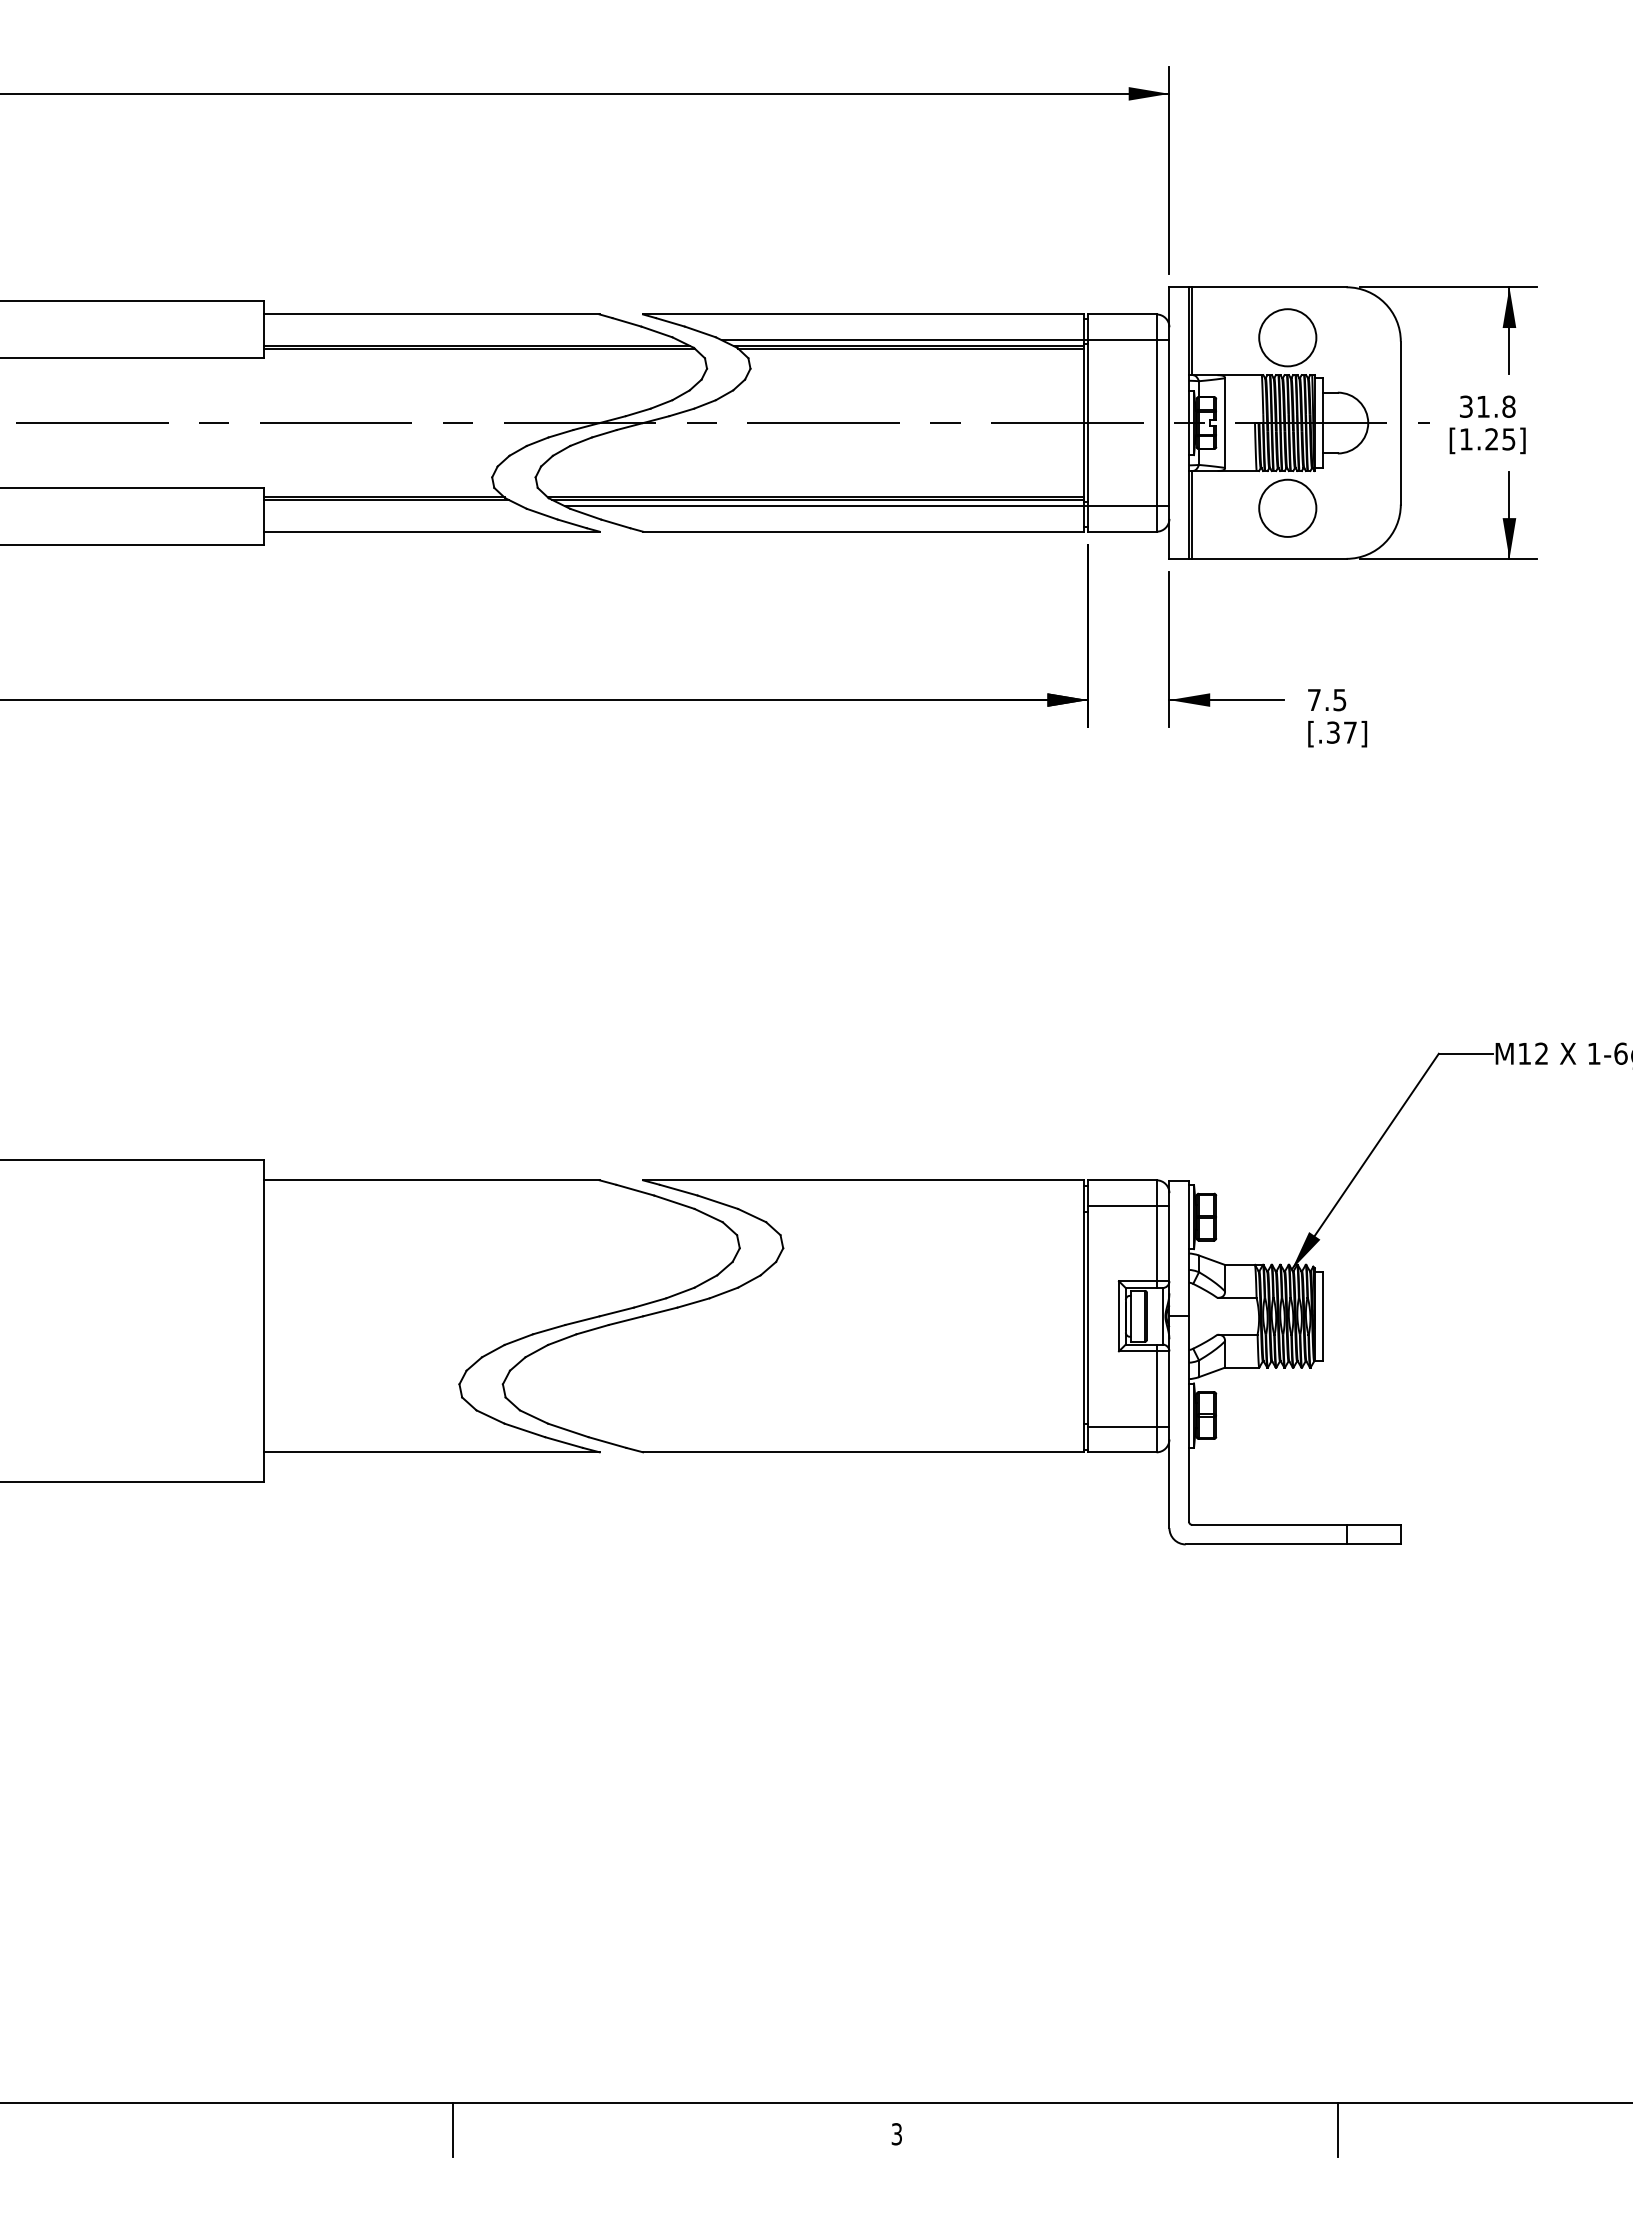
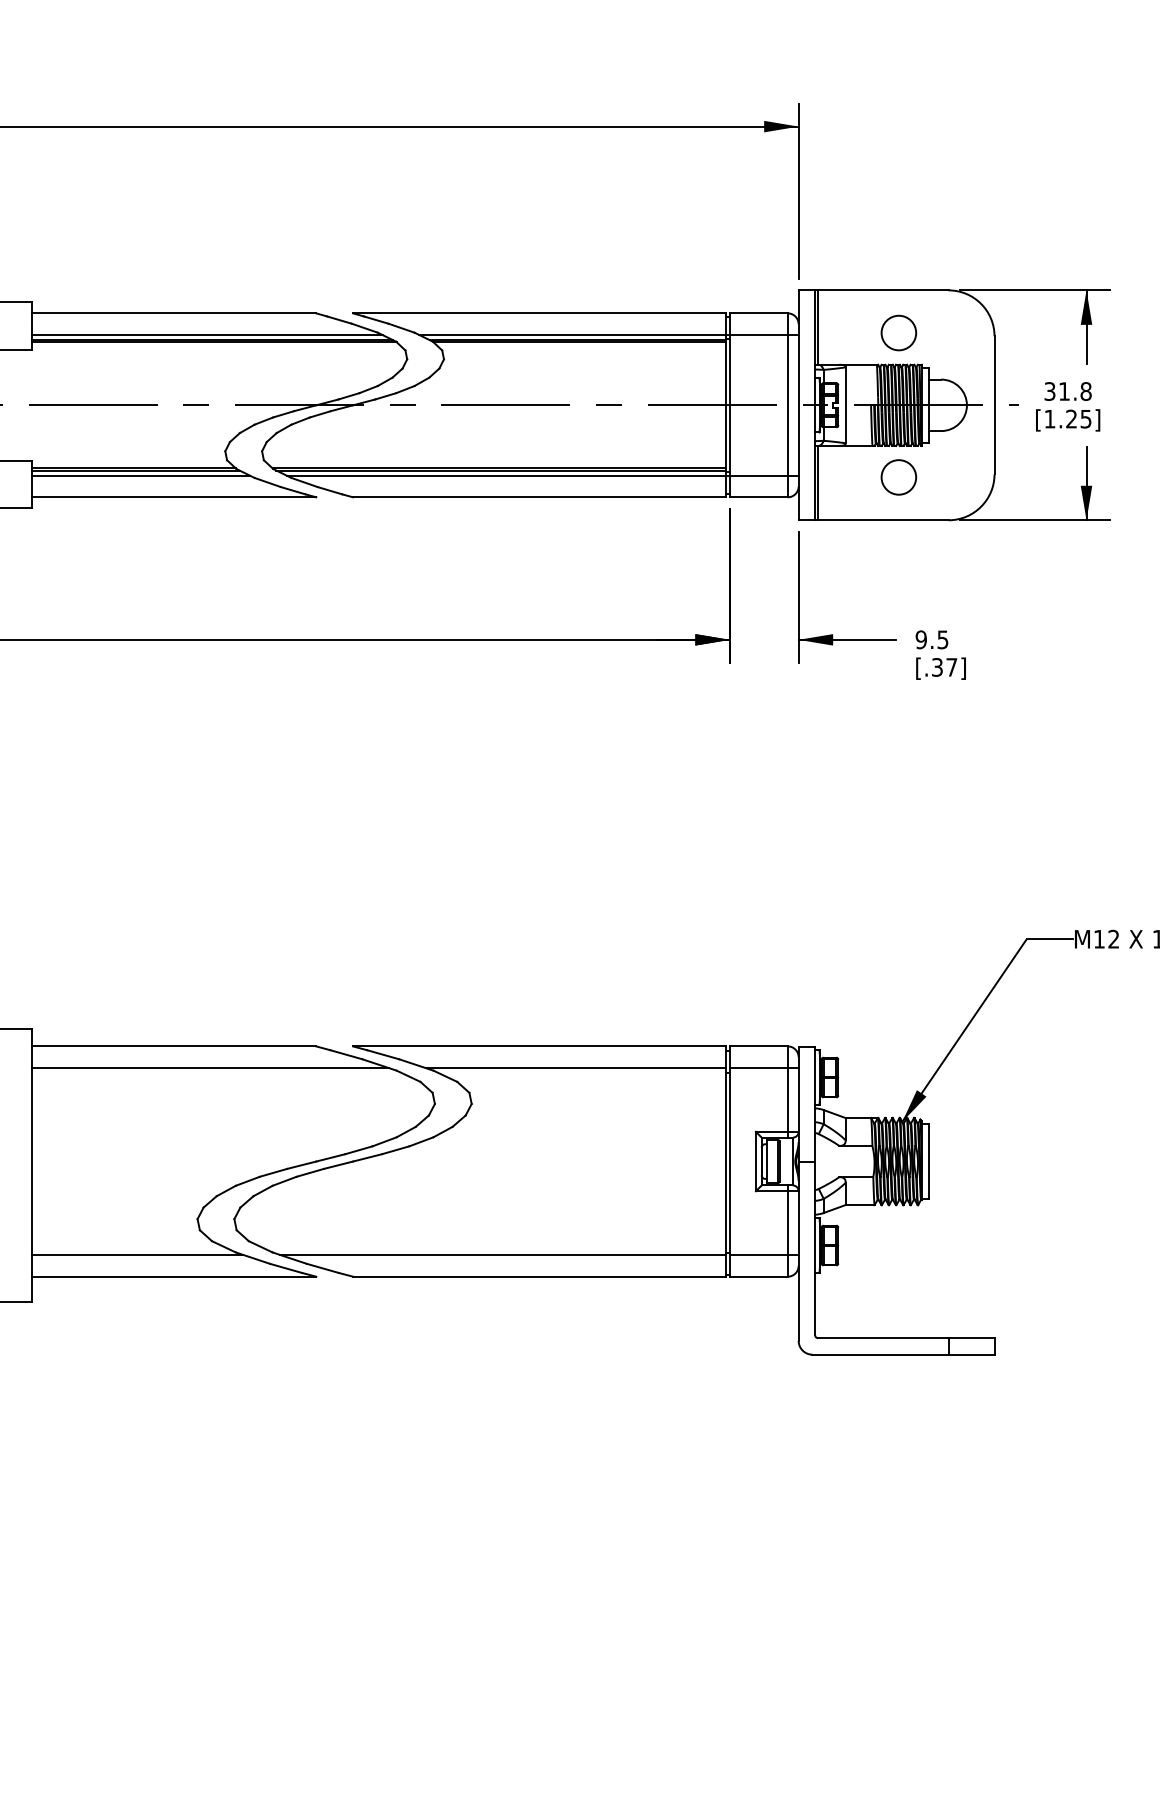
circle: (1287, 337) -> (898, 332), size x0.71
line: (470, 340) -> (206, 335), added
line: (392, 506) -> (140, 475), added
circle: (1287, 507) -> (898, 476), size x0.71
text: (1313, 699) -> (920, 639), 7.5 -> 9.5
line: (474, 1205) -> (210, 1067), added
line: (906, 1205) -> (576, 1067), added
line: (388, 1426) -> (137, 1254), added
line: (820, 1426) -> (503, 1254), added

